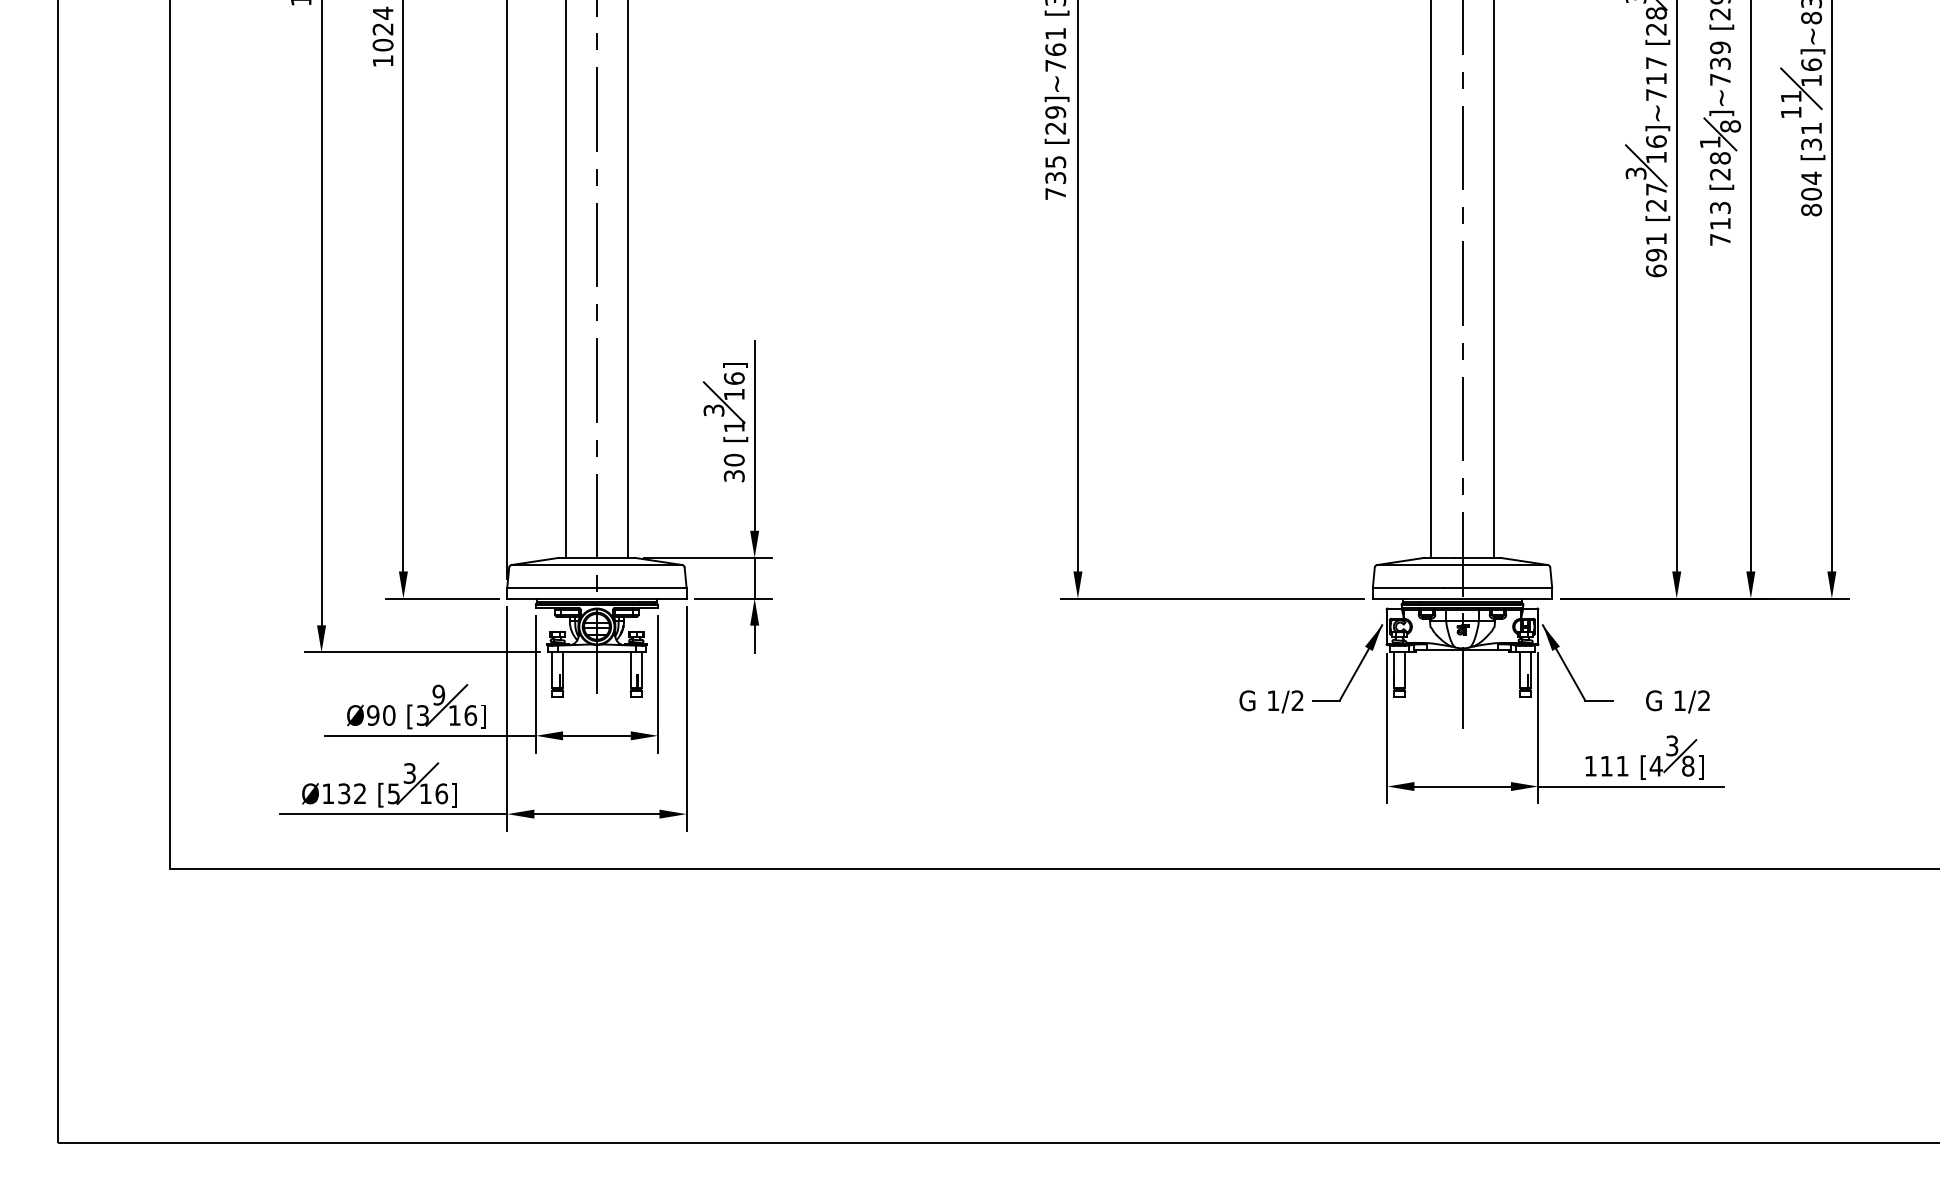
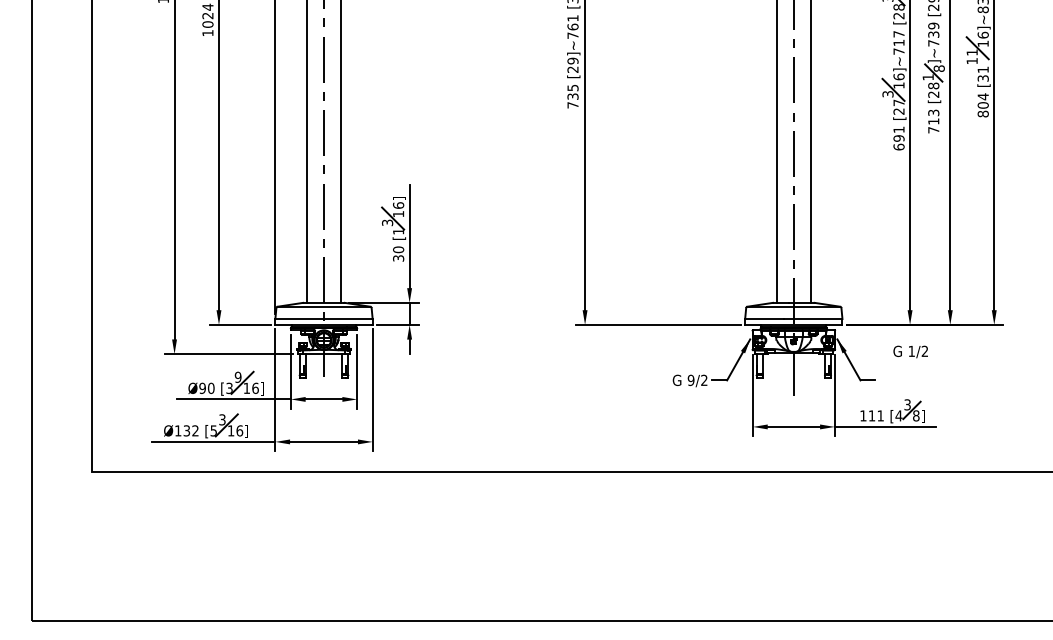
text: (1272, 700) -> (690, 380), 1/2 -> 9/2
text: (1677, 700) -> (910, 351), moved

